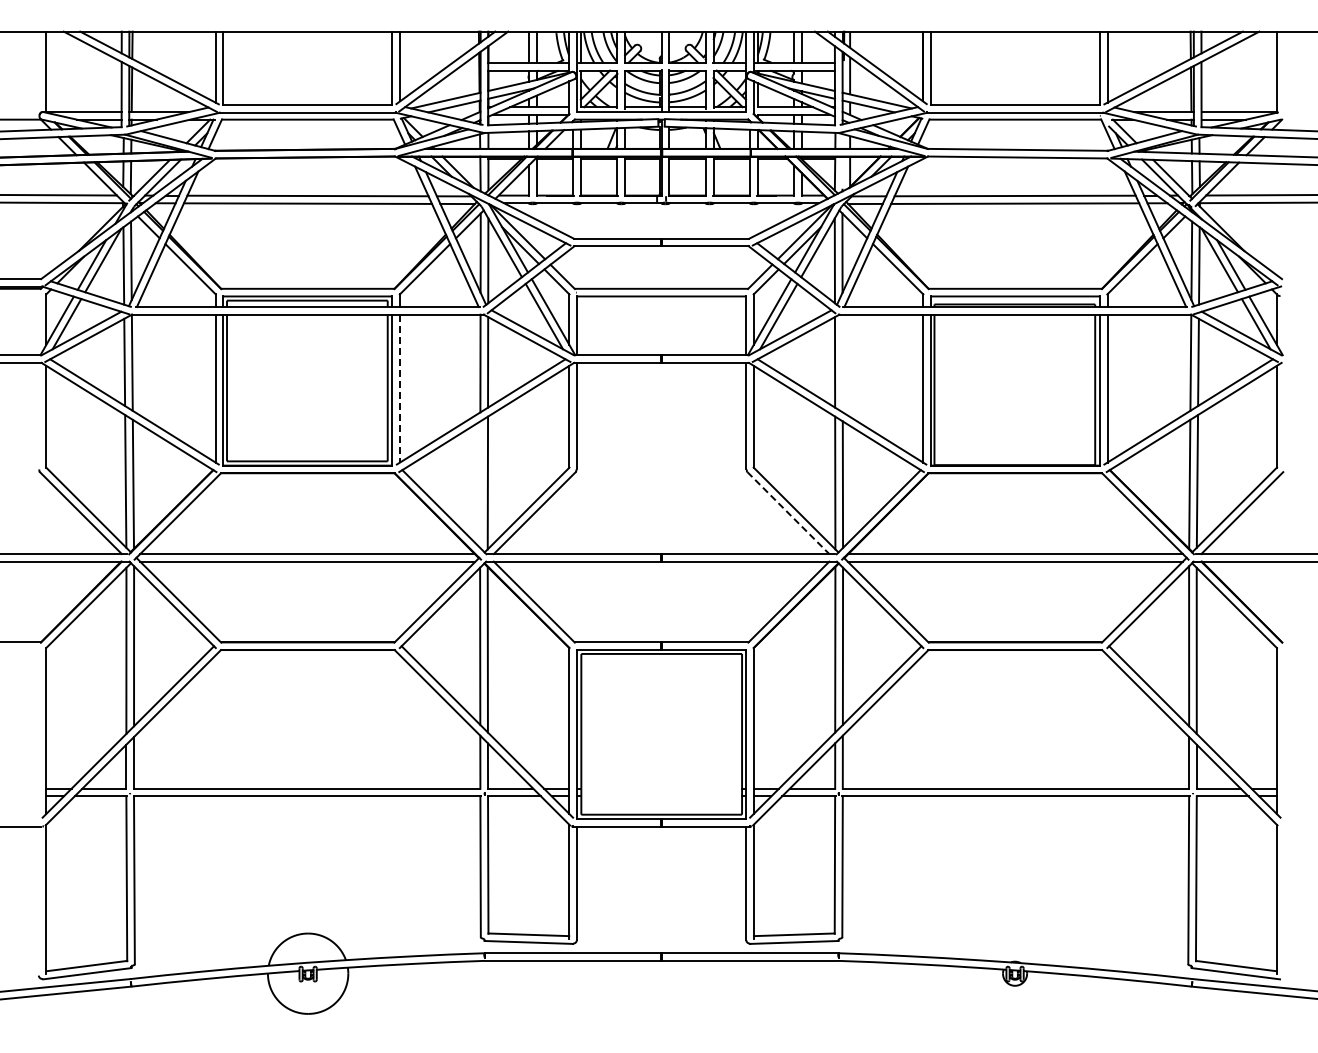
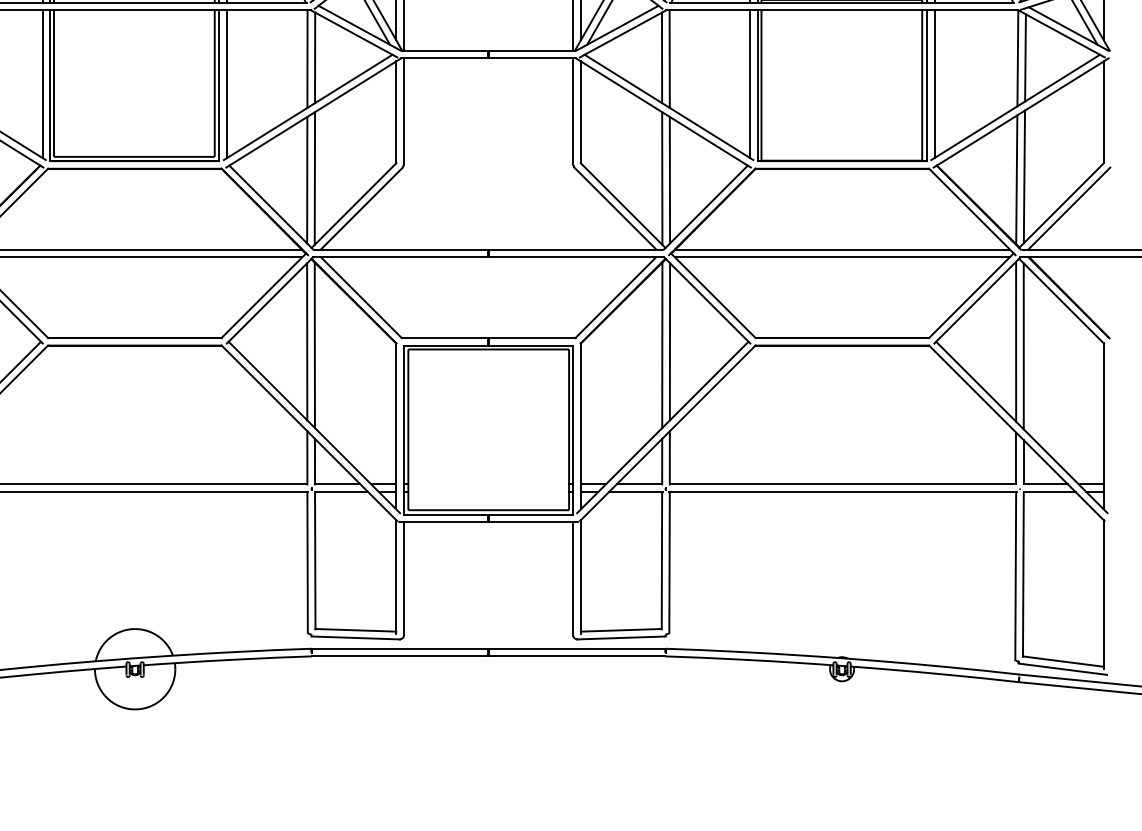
line: (842, 363) -> (669, 59), added
line: (400, 388) -> (227, 84), dashed -> solid
line: (480, 484) -> (307, 180), added
line: (788, 513) -> (615, 209), dashed -> solid

